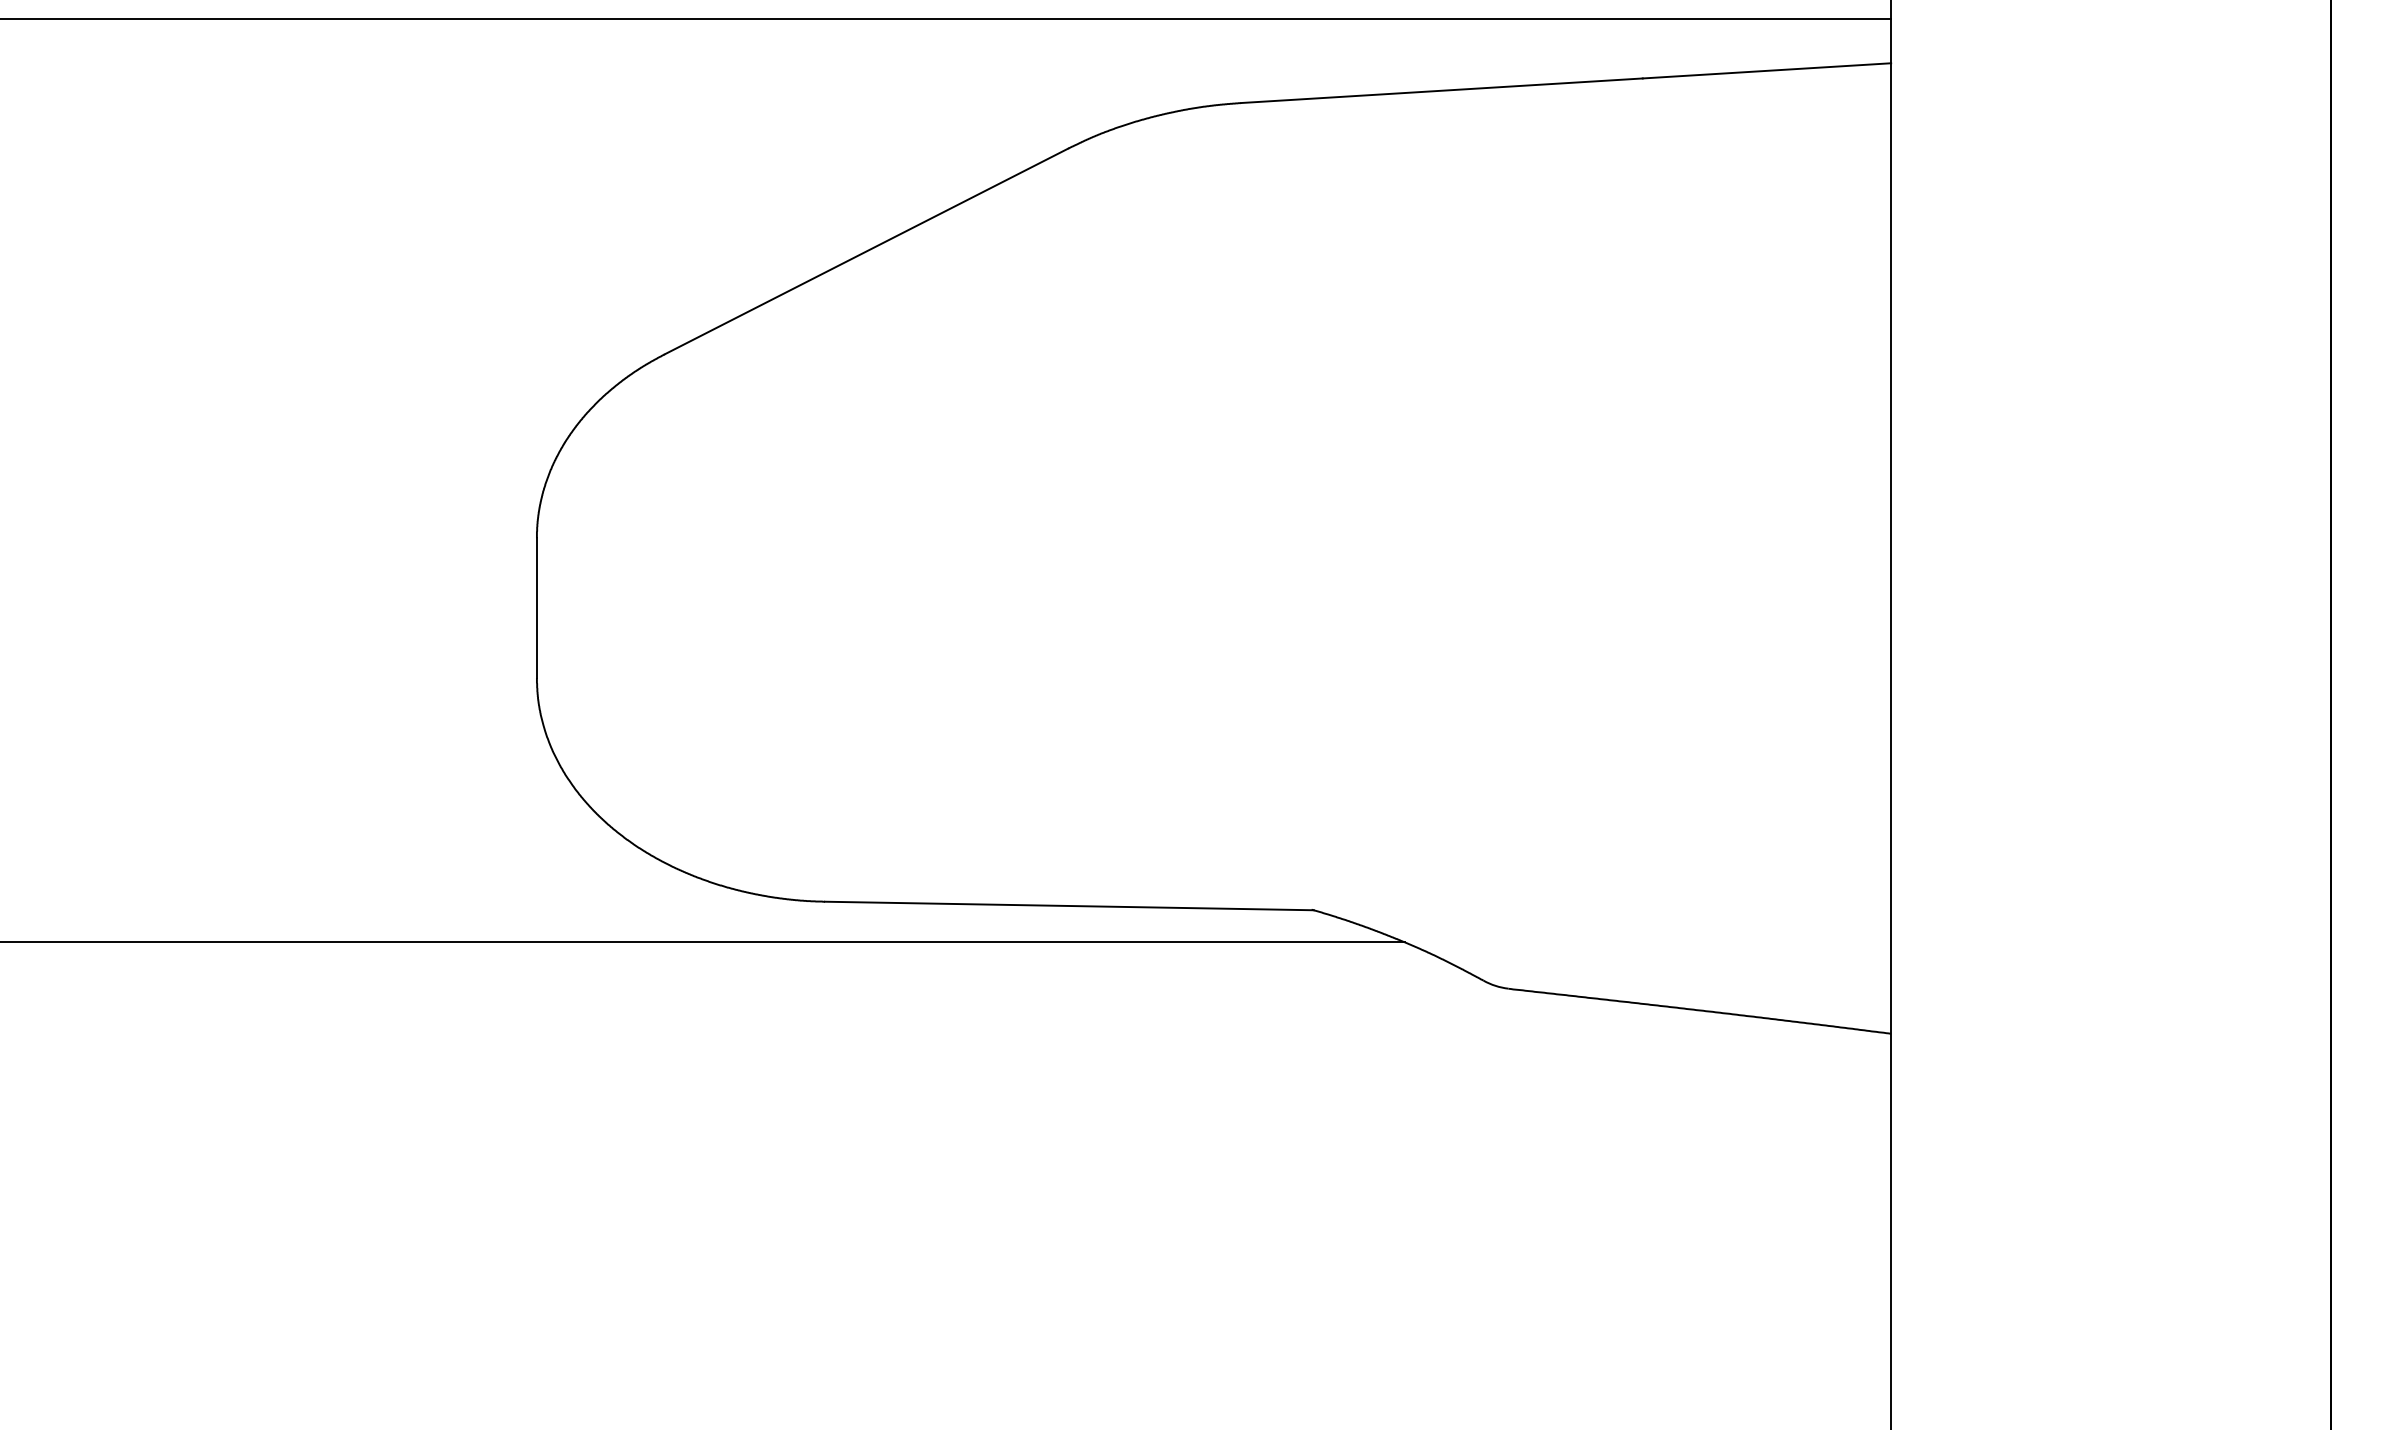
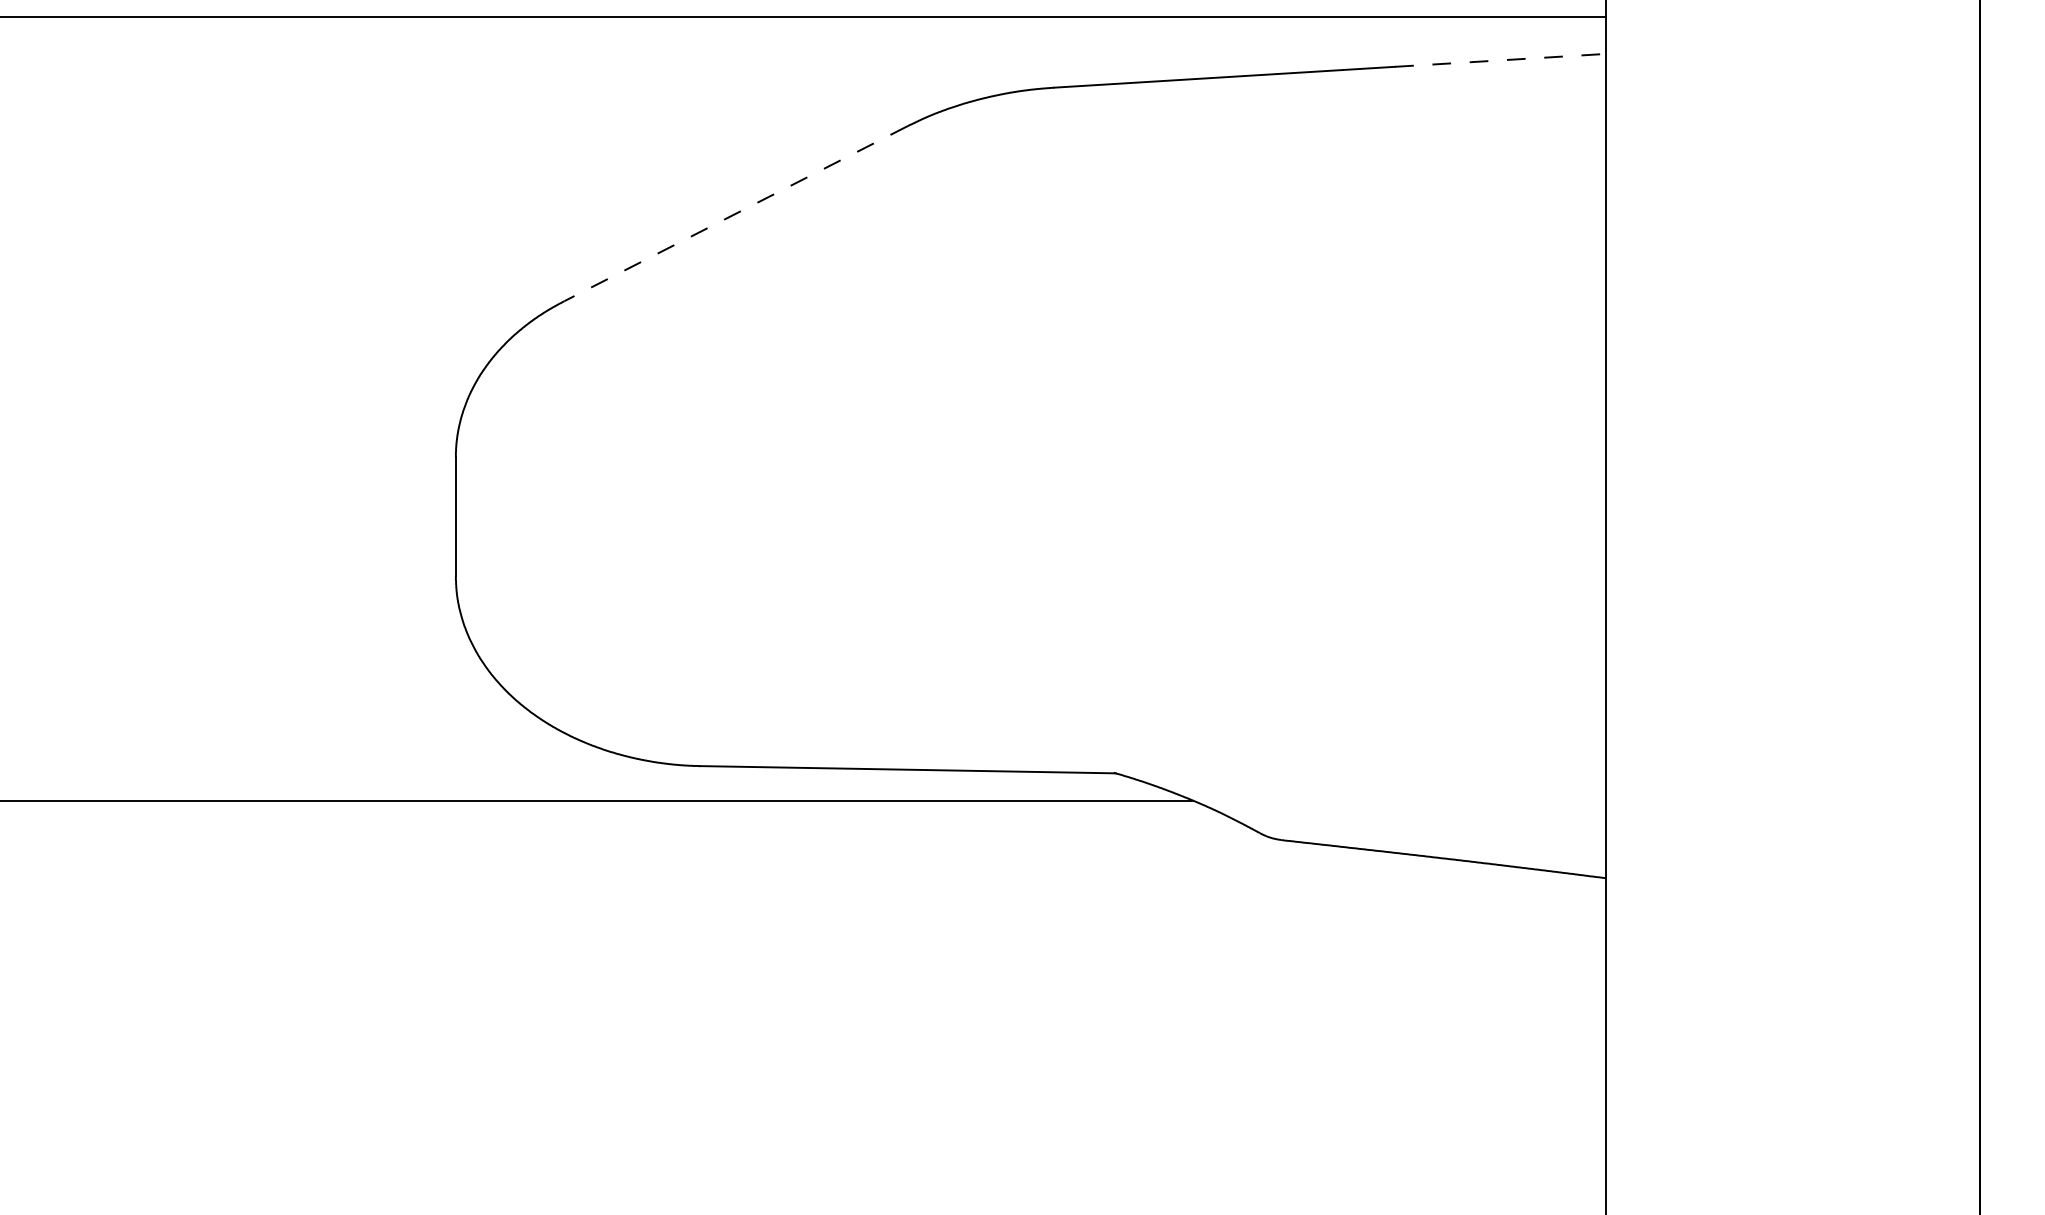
line: (1766, 71) -> (1500, 60), solid -> dashed
line: (866, 252) -> (735, 214), solid -> dashed

